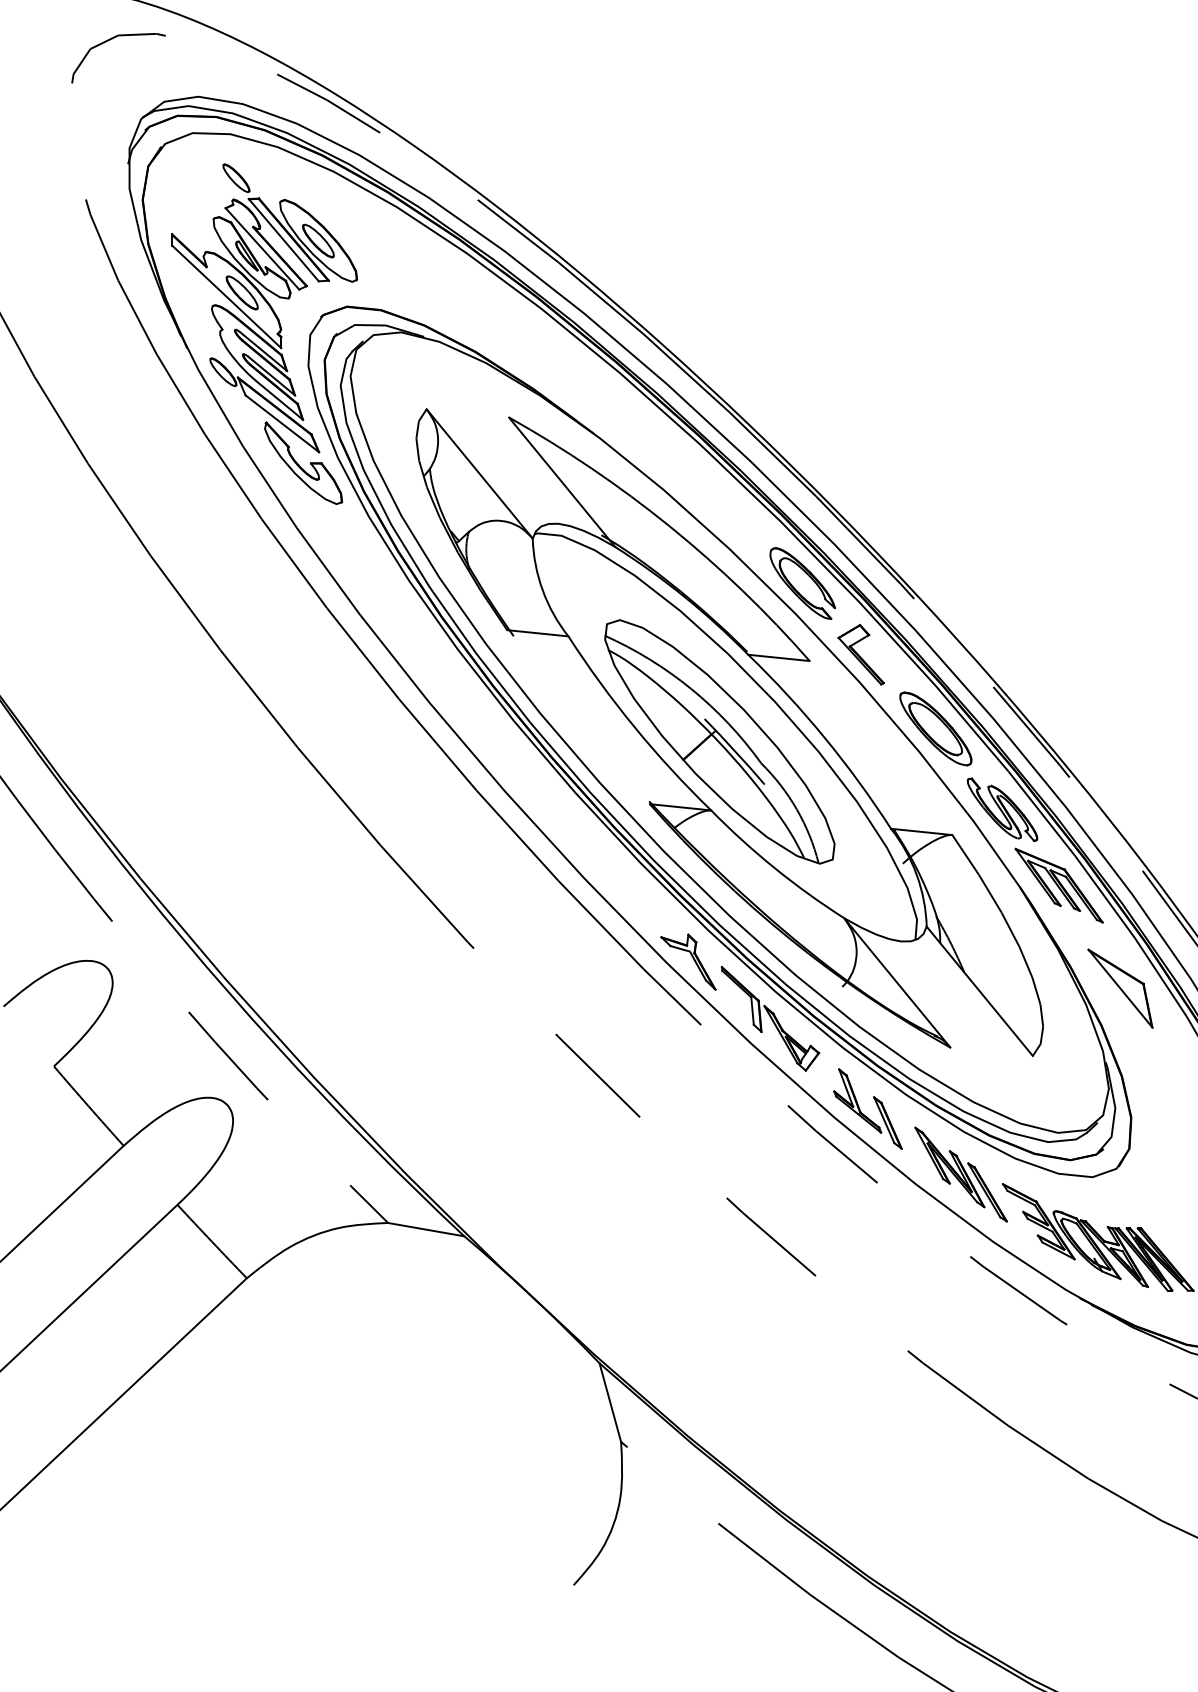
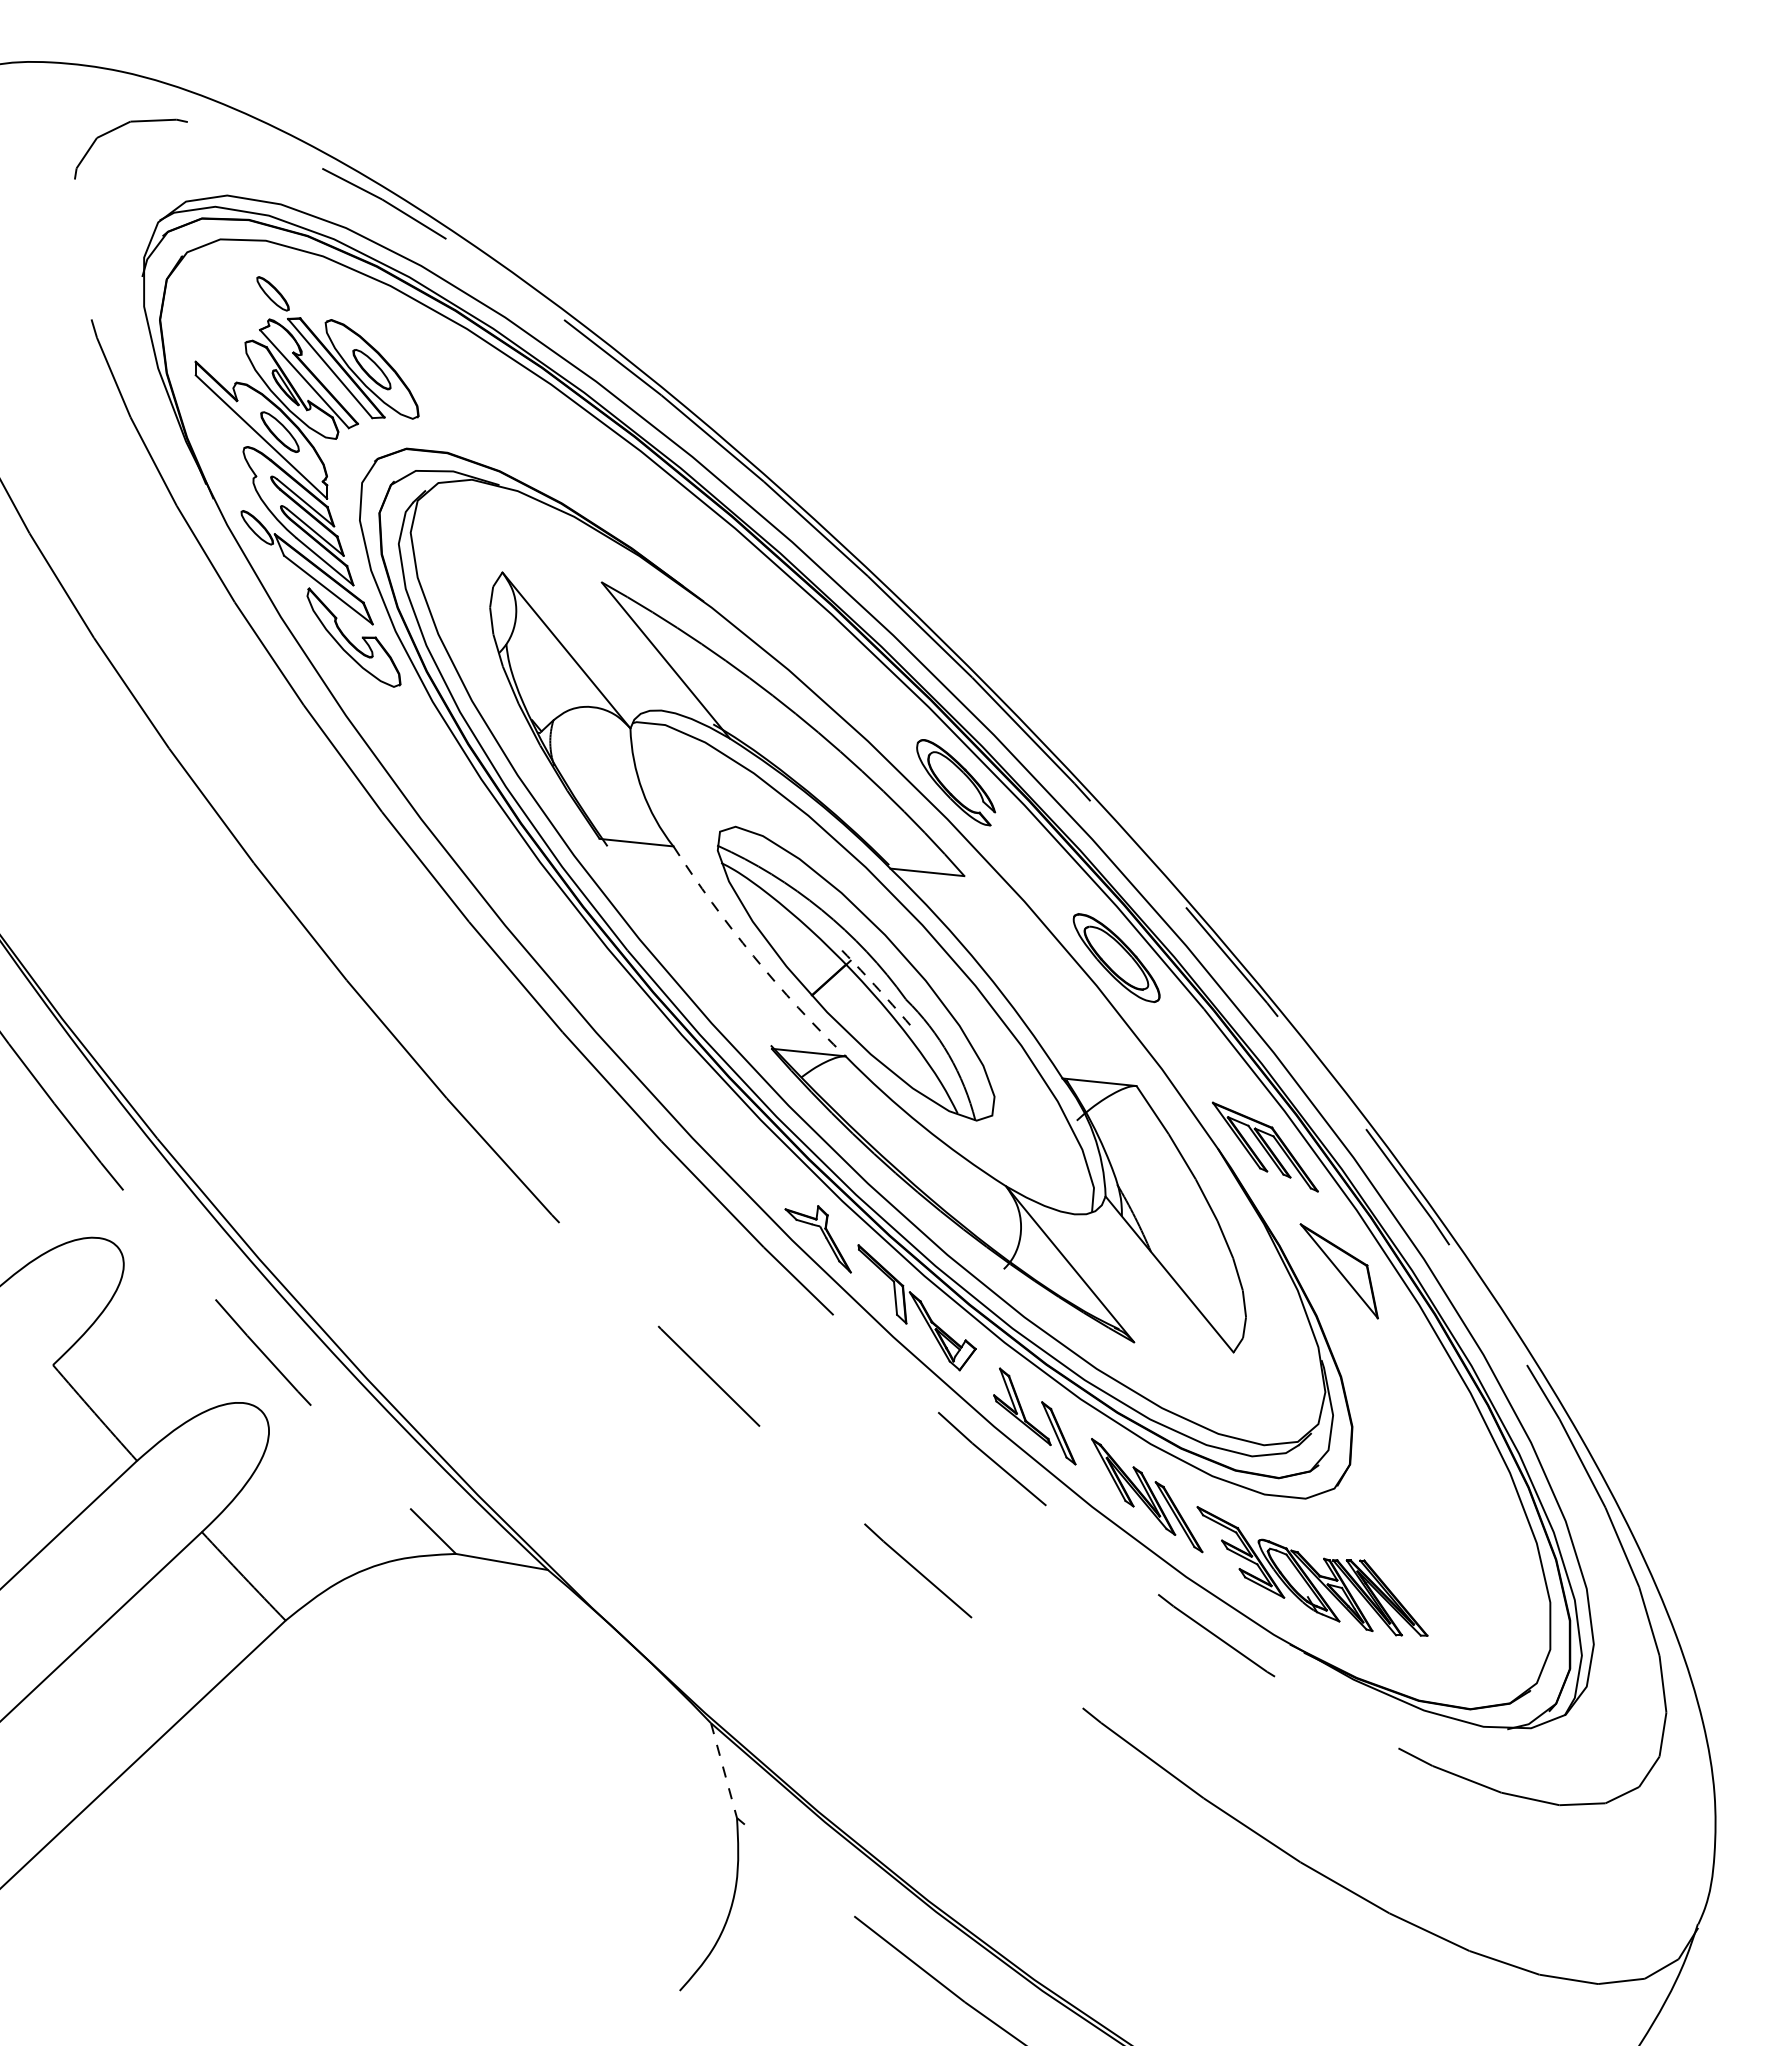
part: (861, 654) -> (1026, 868), removed
arc: (634, 727) -> (753, 956), solid -> dashed
arc: (735, 751) -> (874, 985), solid -> dashed
part: (1002, 808) -> (1196, 1054), removed
line: (610, 1403) -> (724, 1771), solid -> dashed

